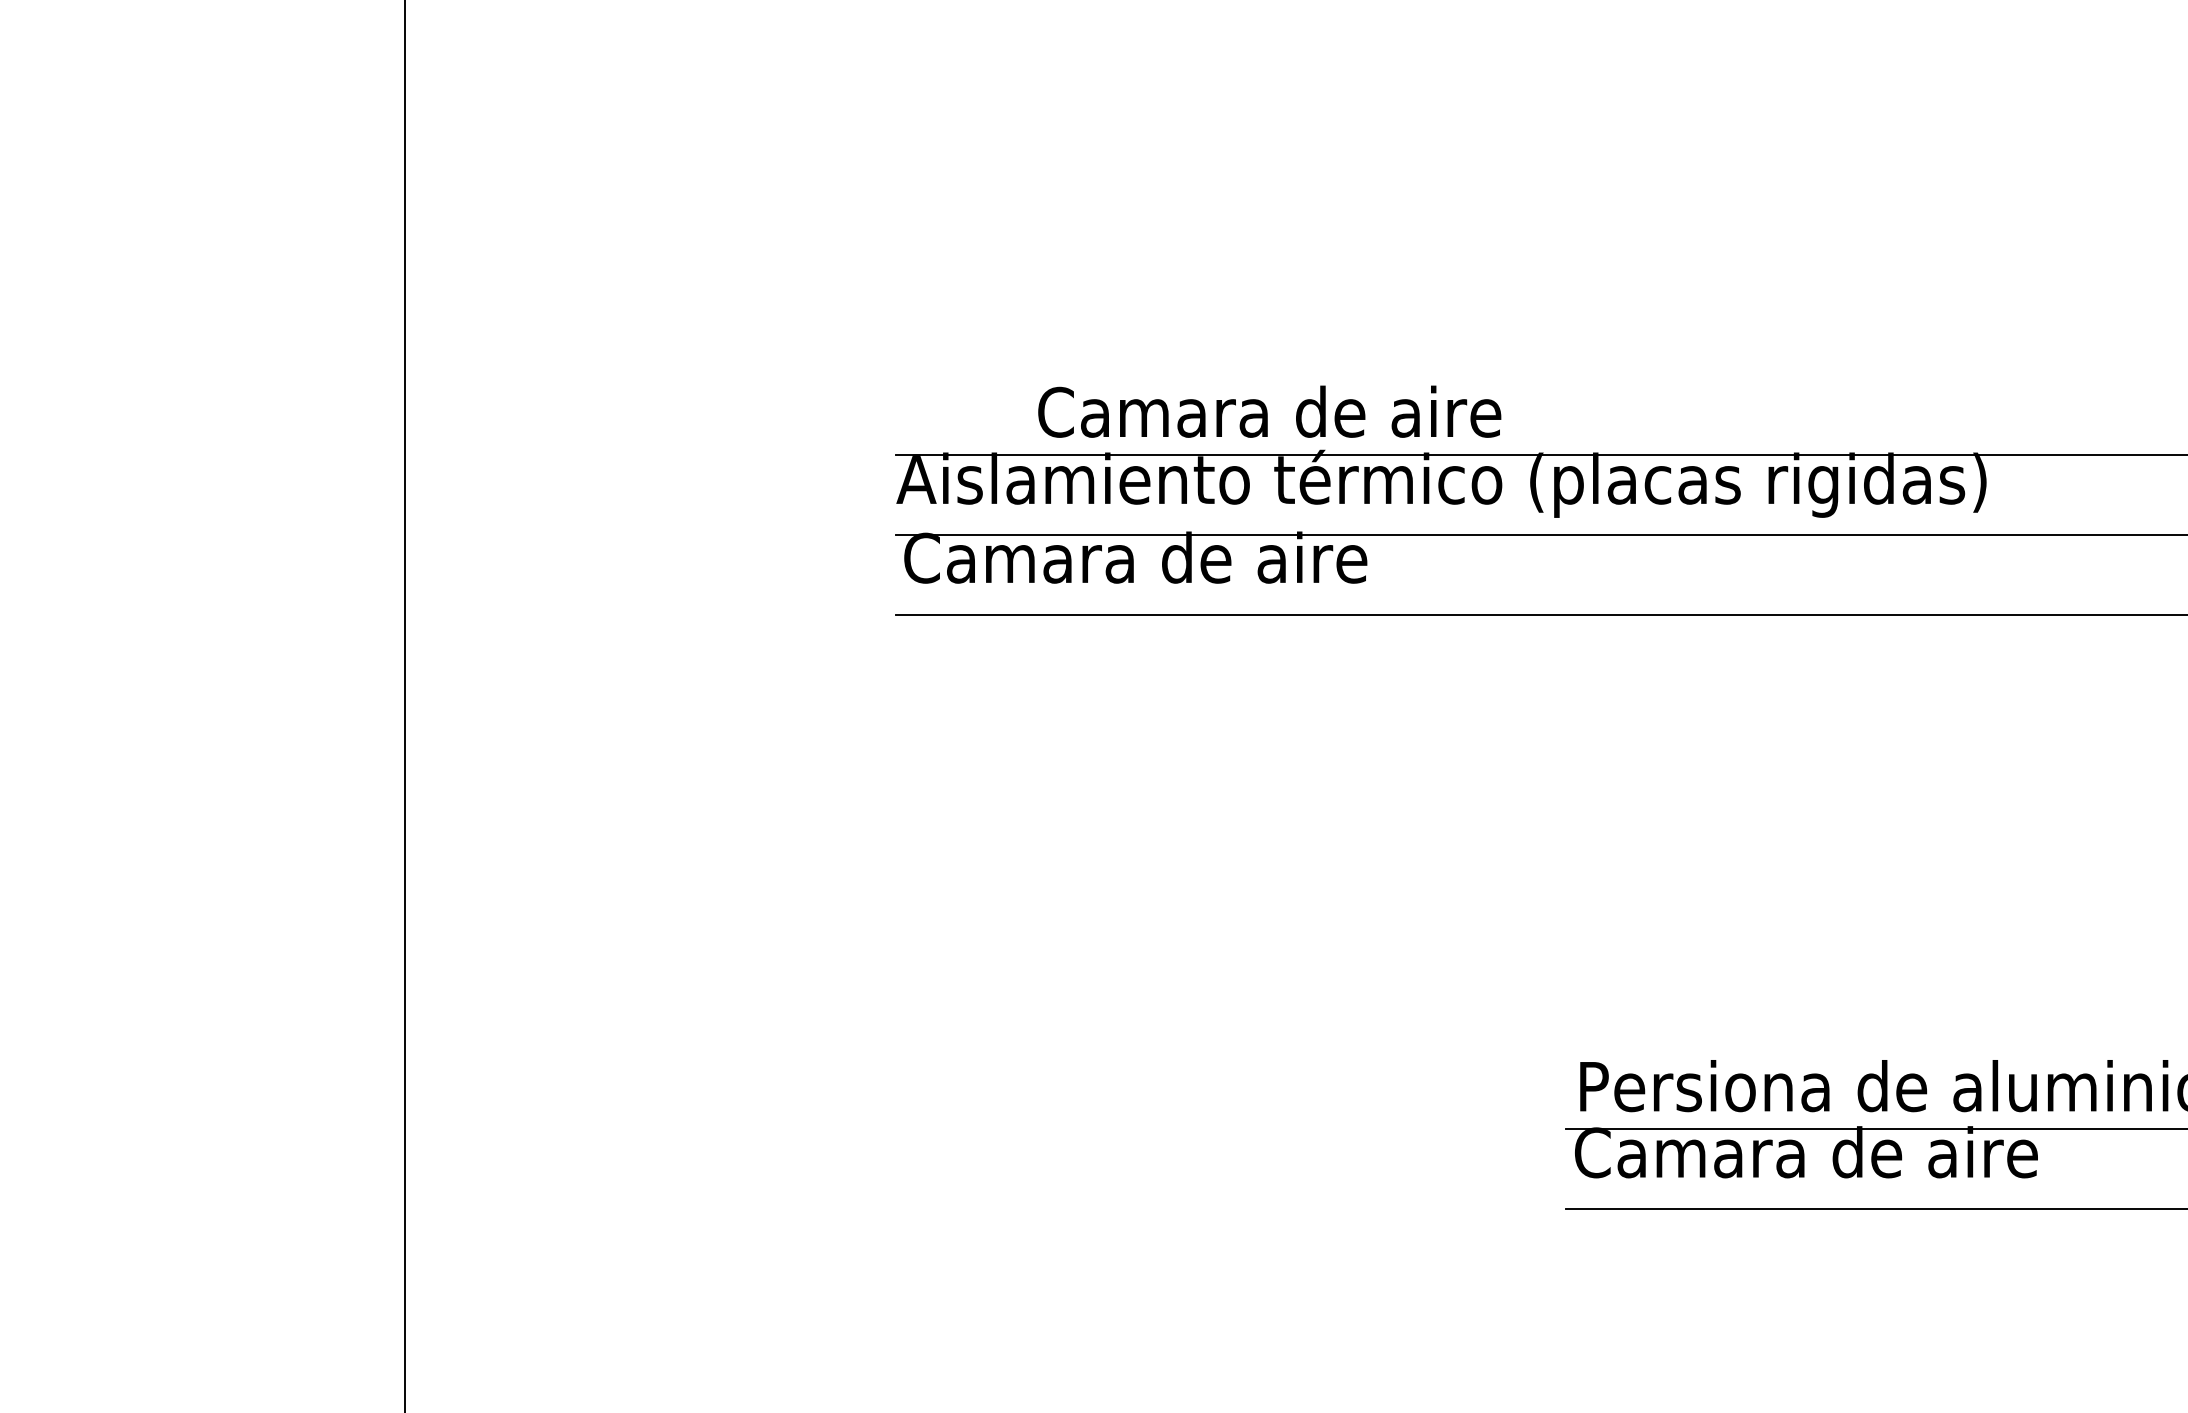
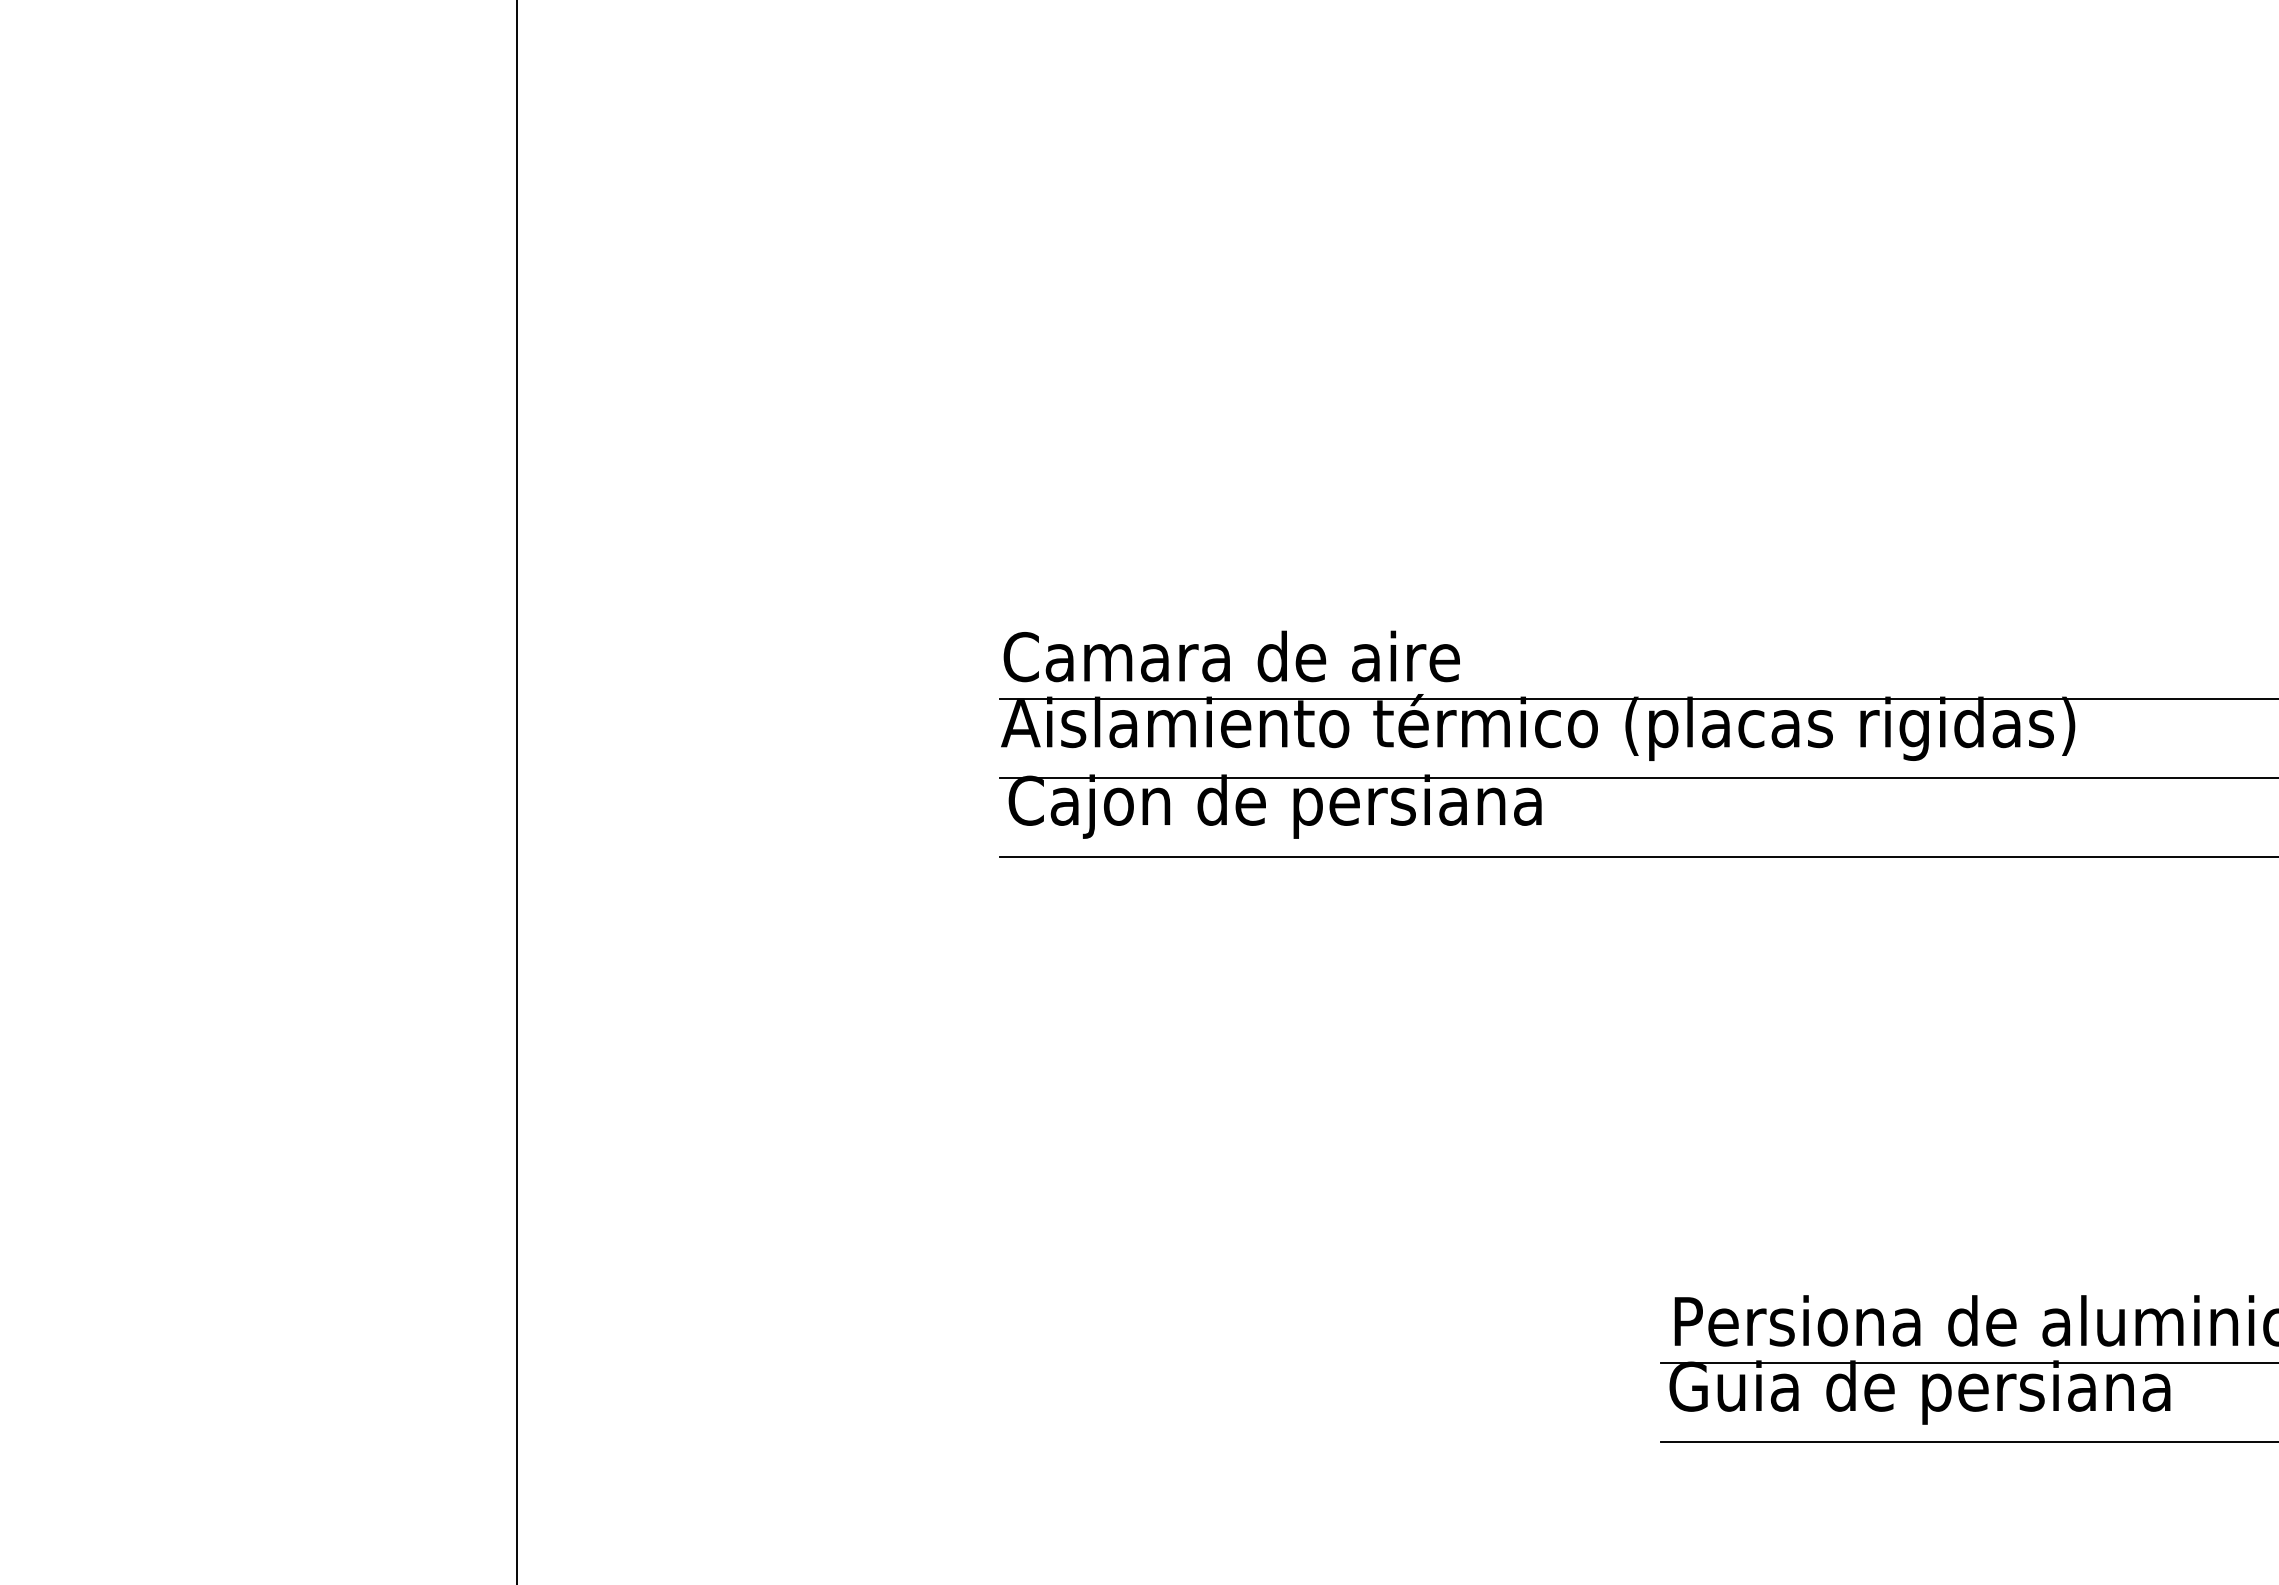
text: (1269, 411) -> (1231, 656), moved
text: (1211, 564) -> (1311, 806), Camara de aire -> Cajon de persiana
text: (1840, 1158) -> (1931, 1392), Camara de aire -> Guia de persiana

